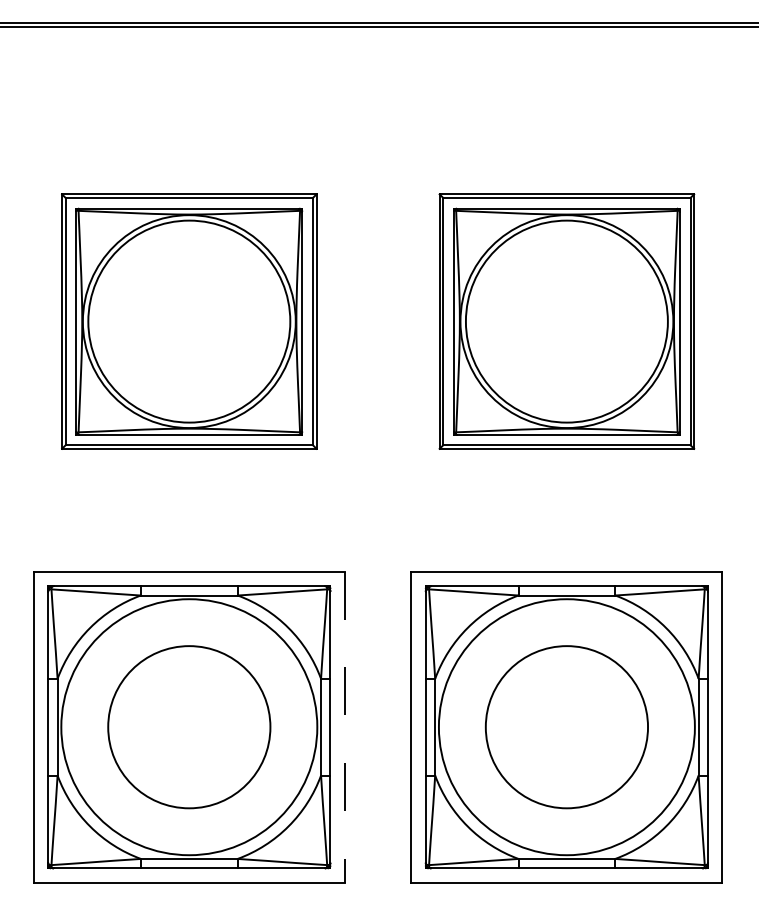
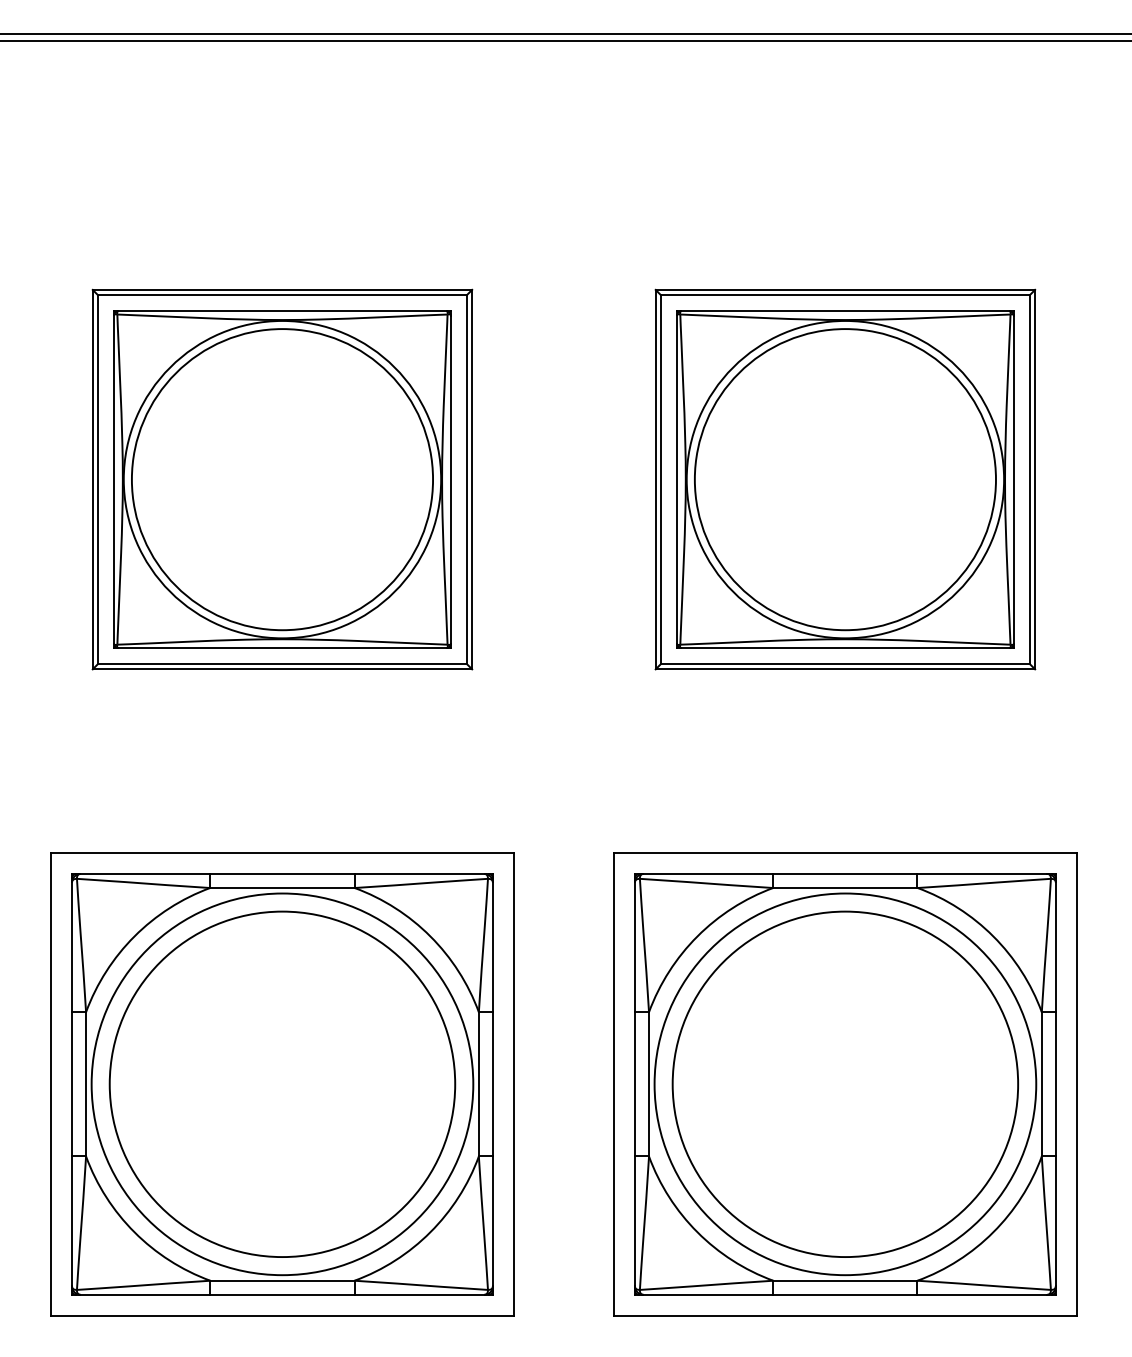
circle: (189, 727) -> (282, 1084), size x1.43
line: (344, 727) -> (513, 1084), dashed -> solid
circle: (566, 727) -> (844, 1084), size x1.43

